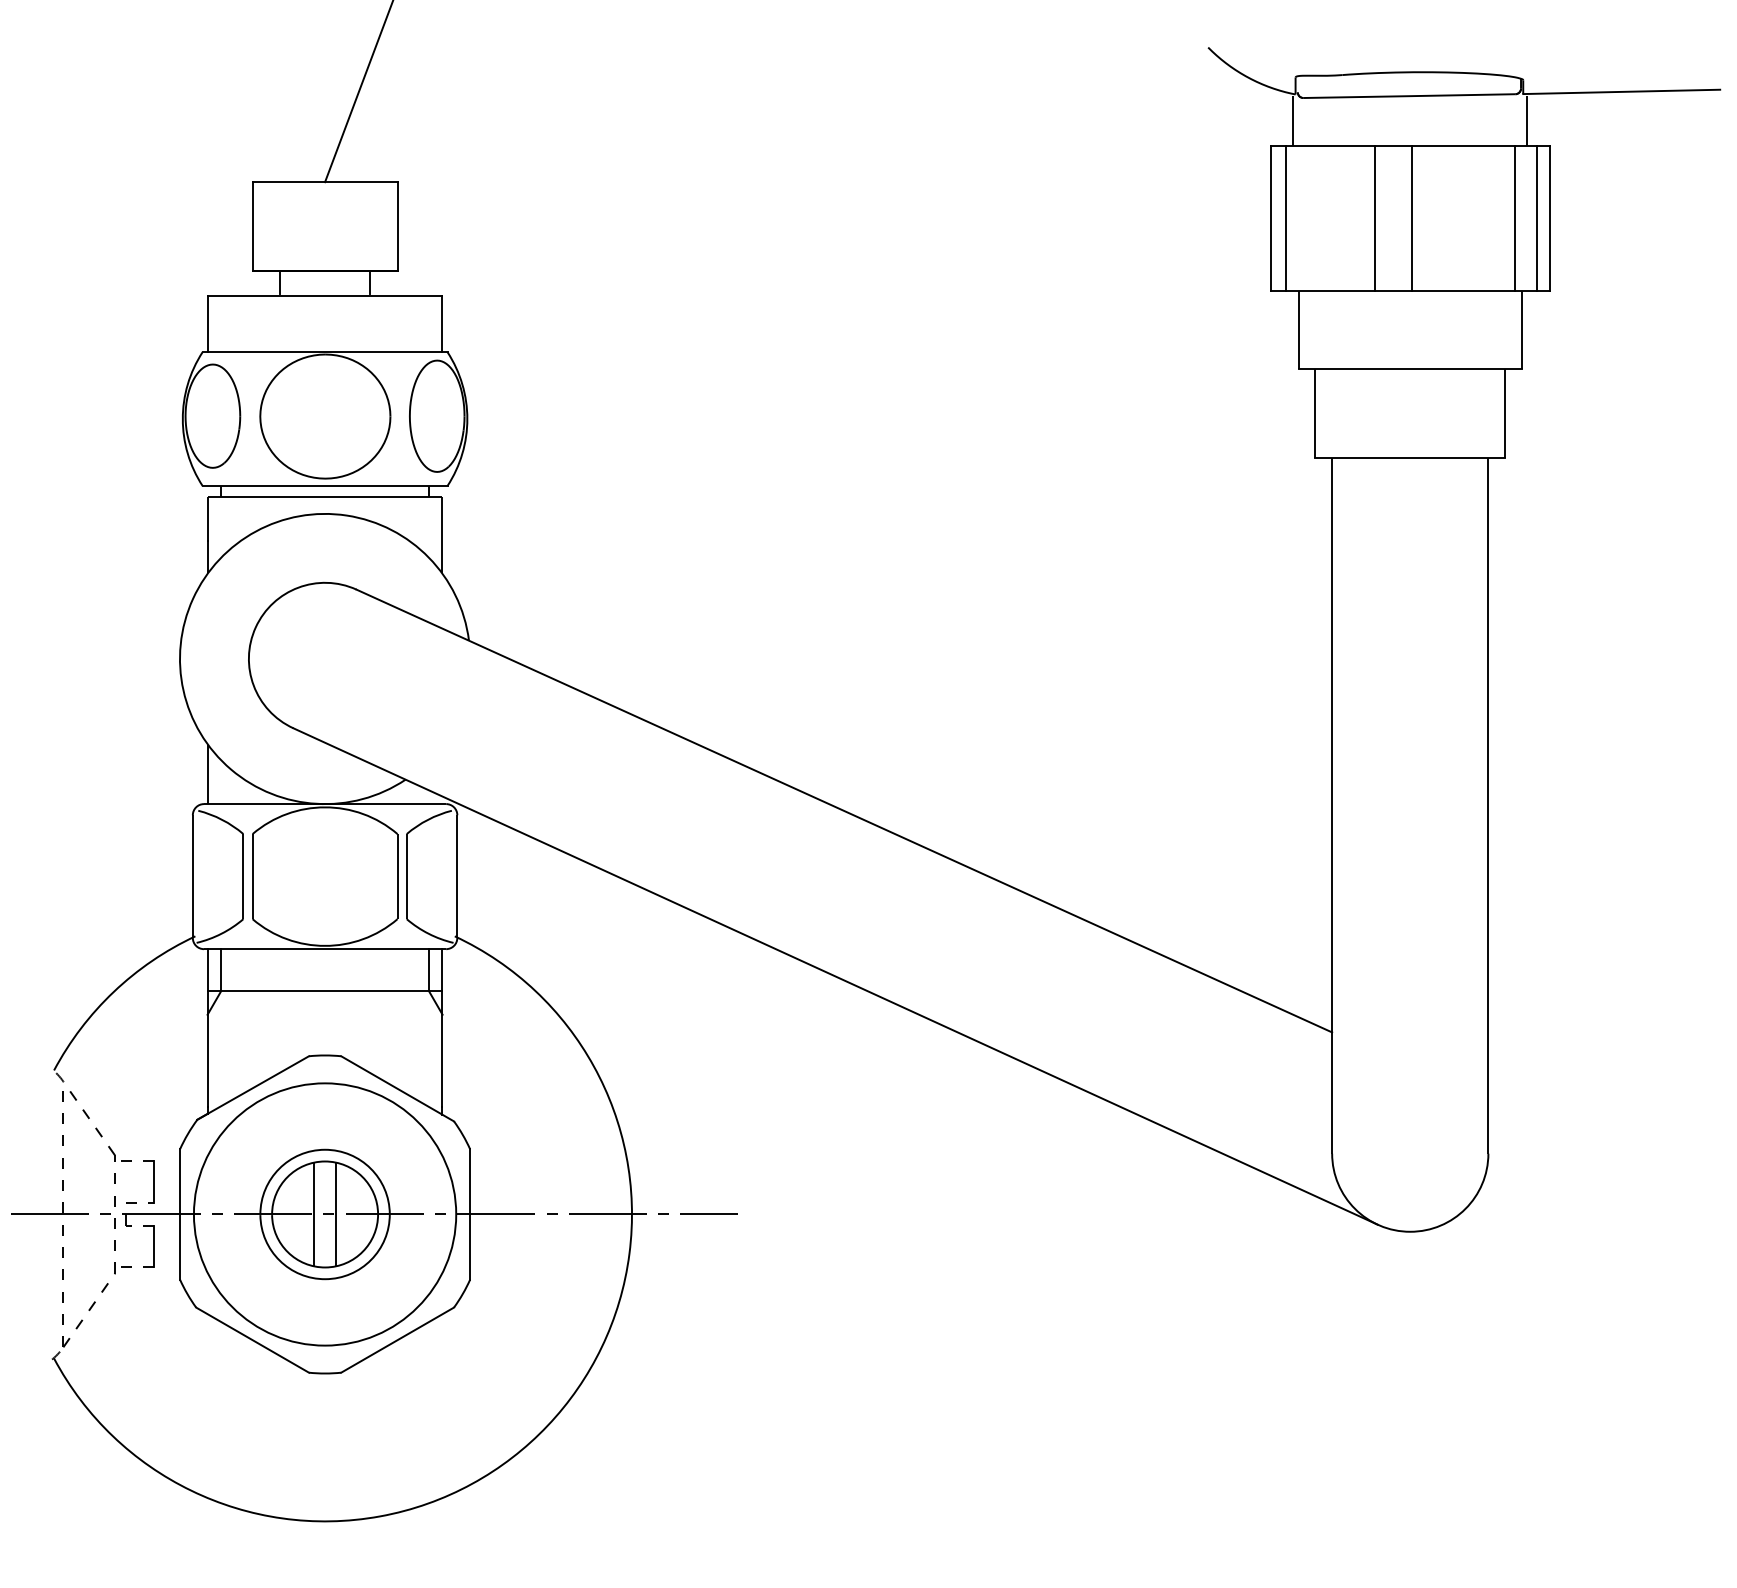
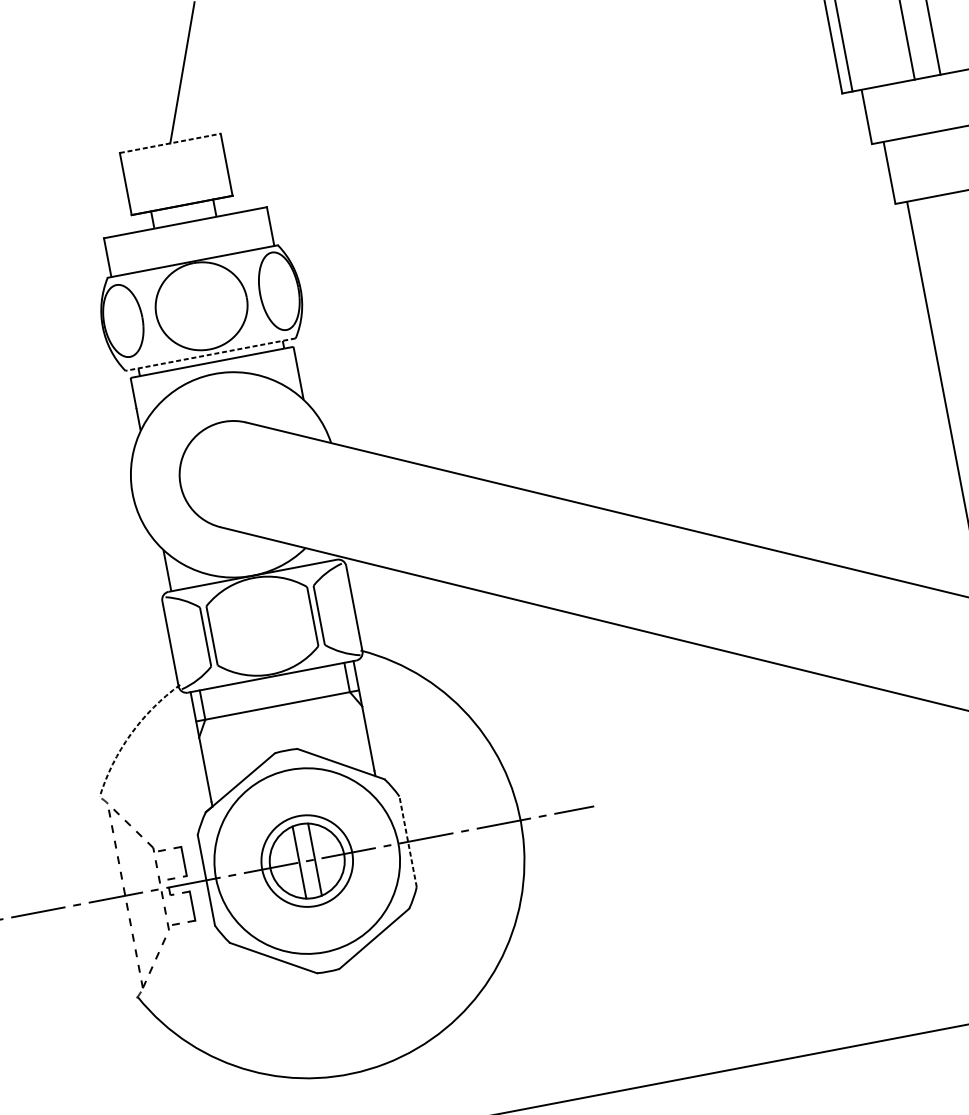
line: (325, 182) -> (170, 143), solid -> dashed
line: (324, 486) -> (210, 355), solid -> dashed
arc: (113, 991) -> (130, 734), solid -> dashed
line: (470, 1213) -> (408, 841), solid -> dashed

